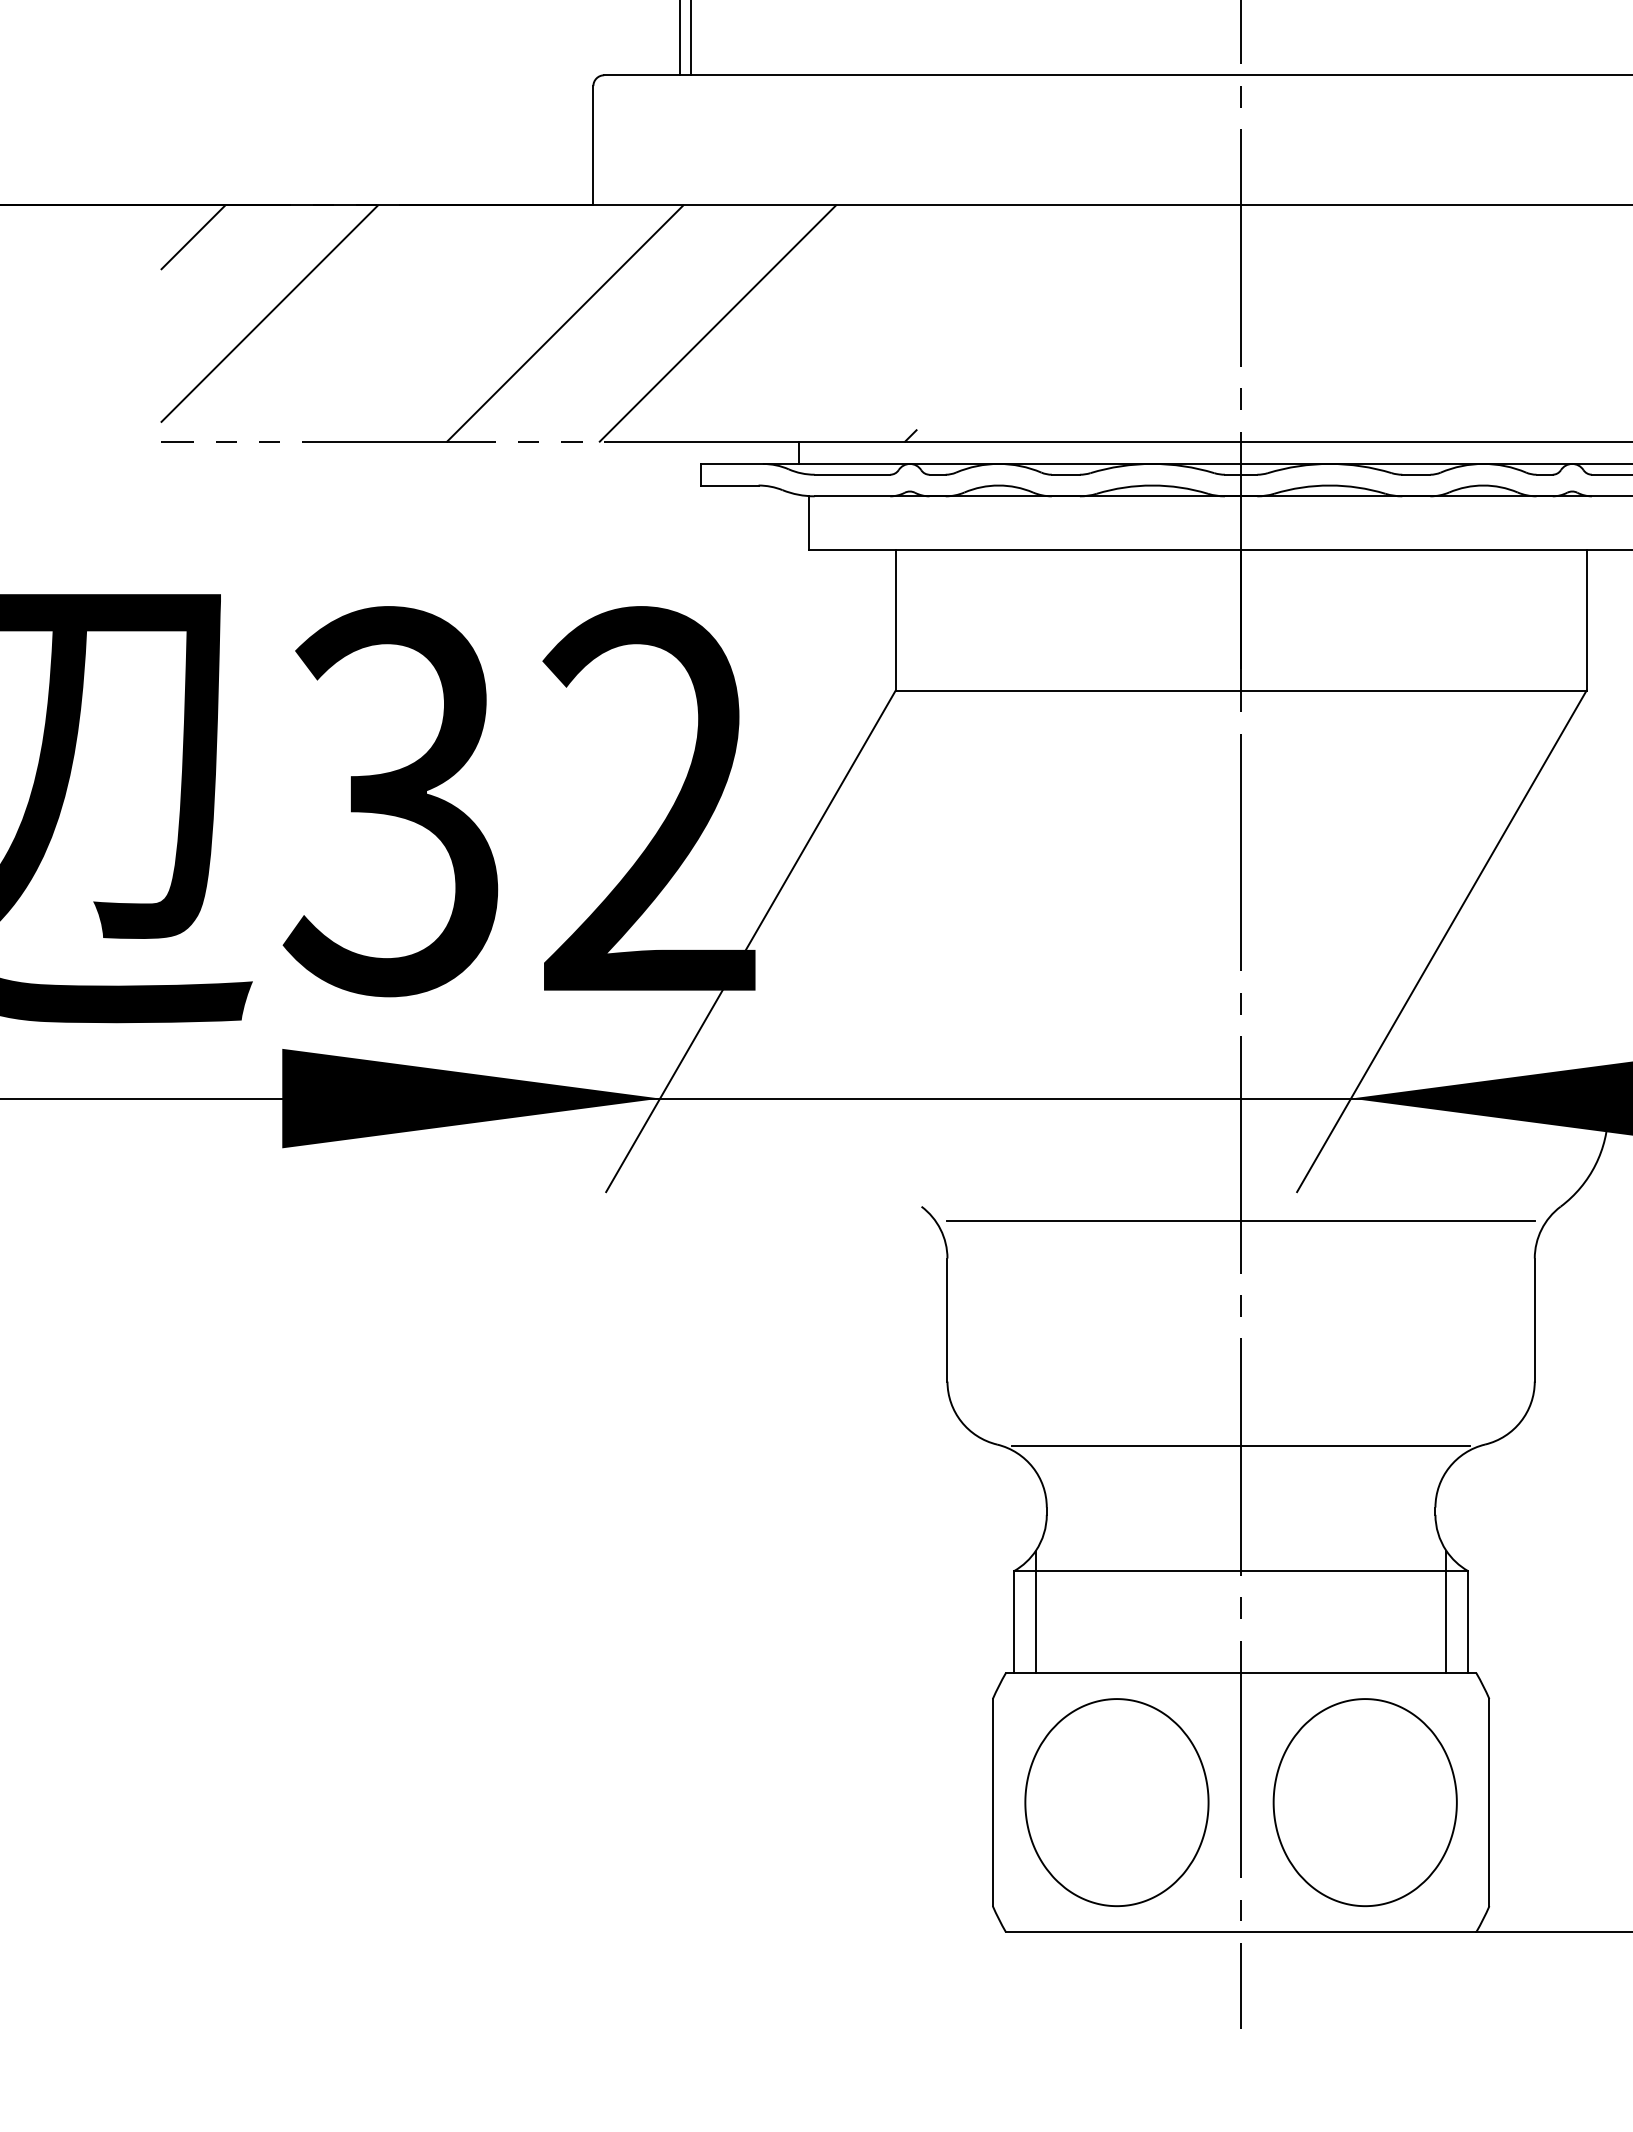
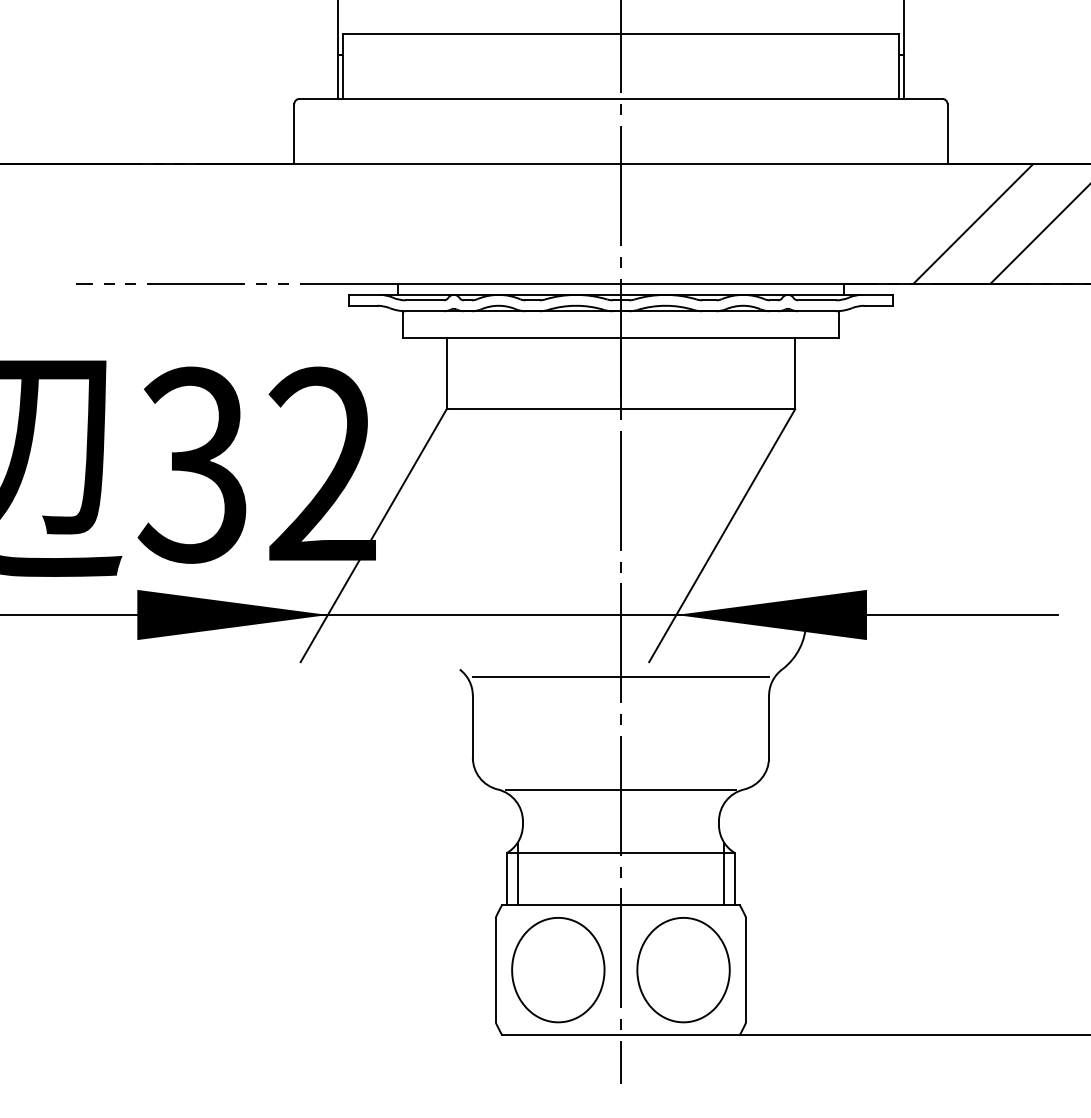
hatch: (538, 324) -> (266, 224), removed

